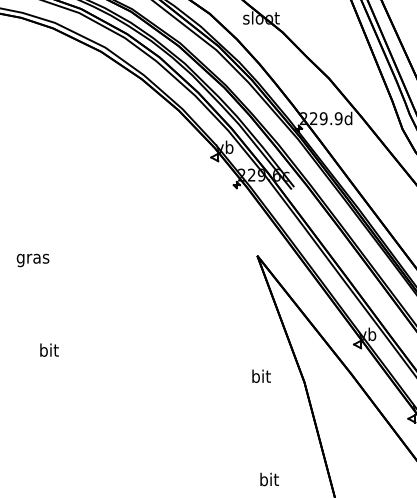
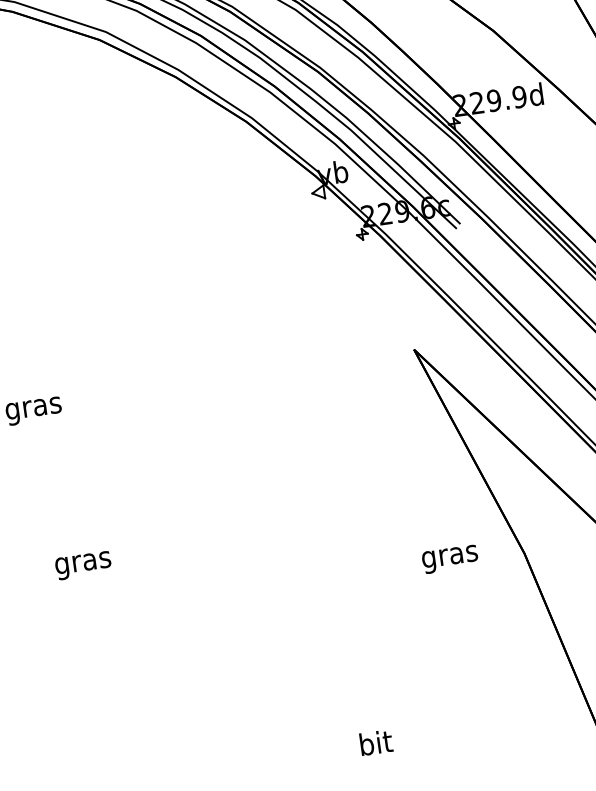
text: (48, 351) -> (81, 562), bit -> gras
text: (261, 377) -> (450, 555), bit -> gras
text: (269, 479) -> (376, 742), moved

